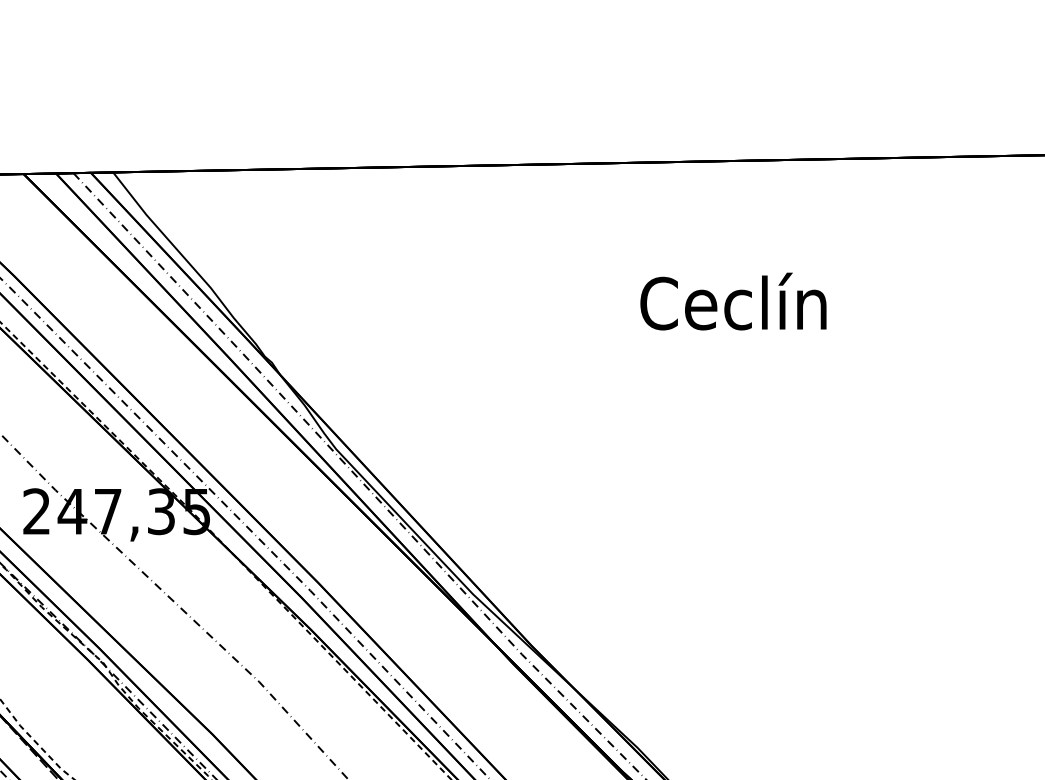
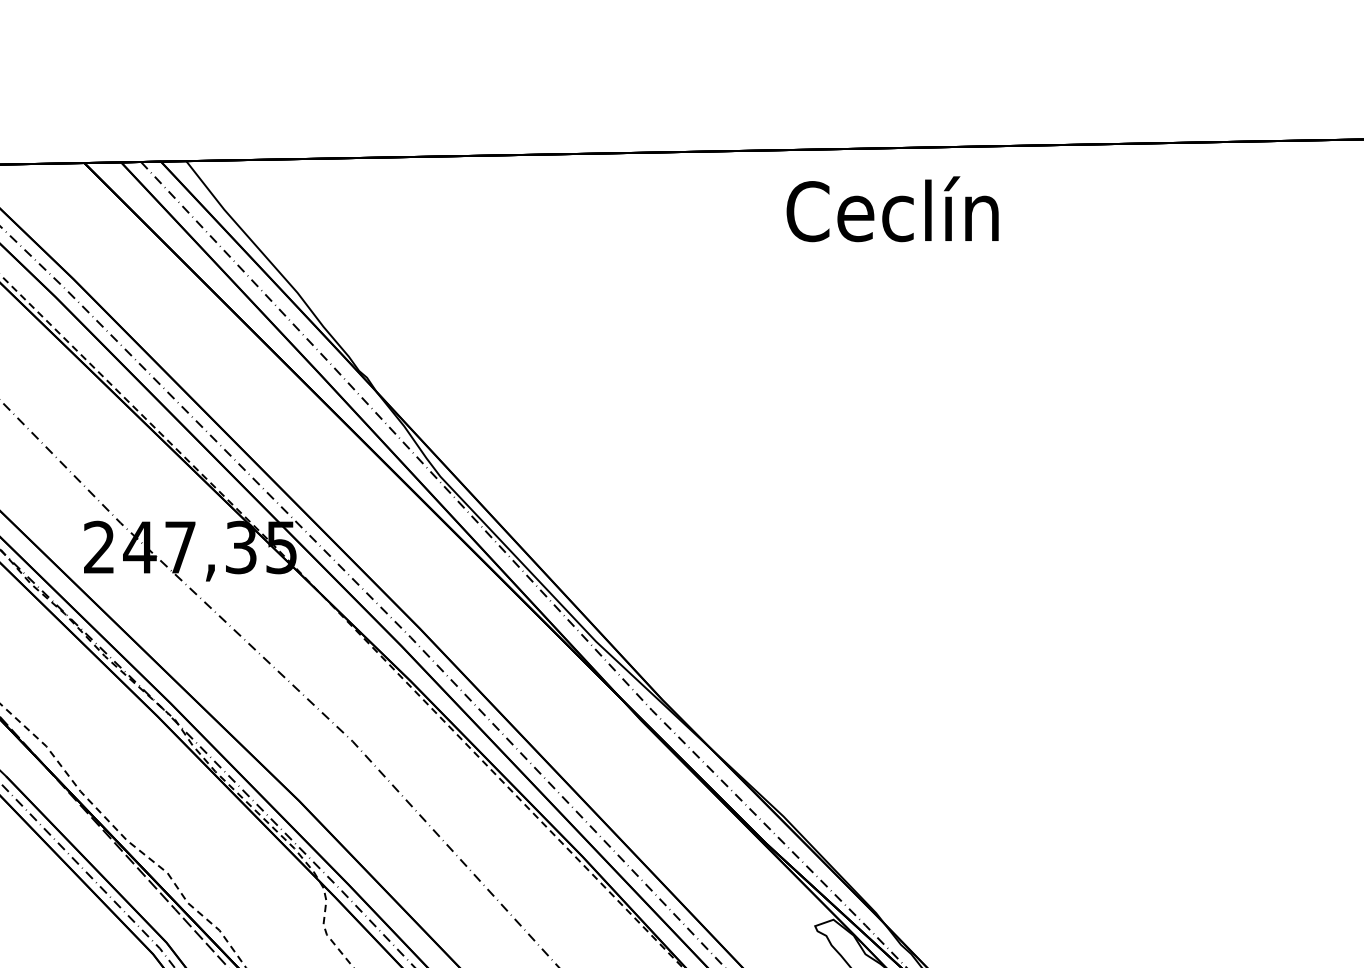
text: (733, 301) -> (892, 209), moved

